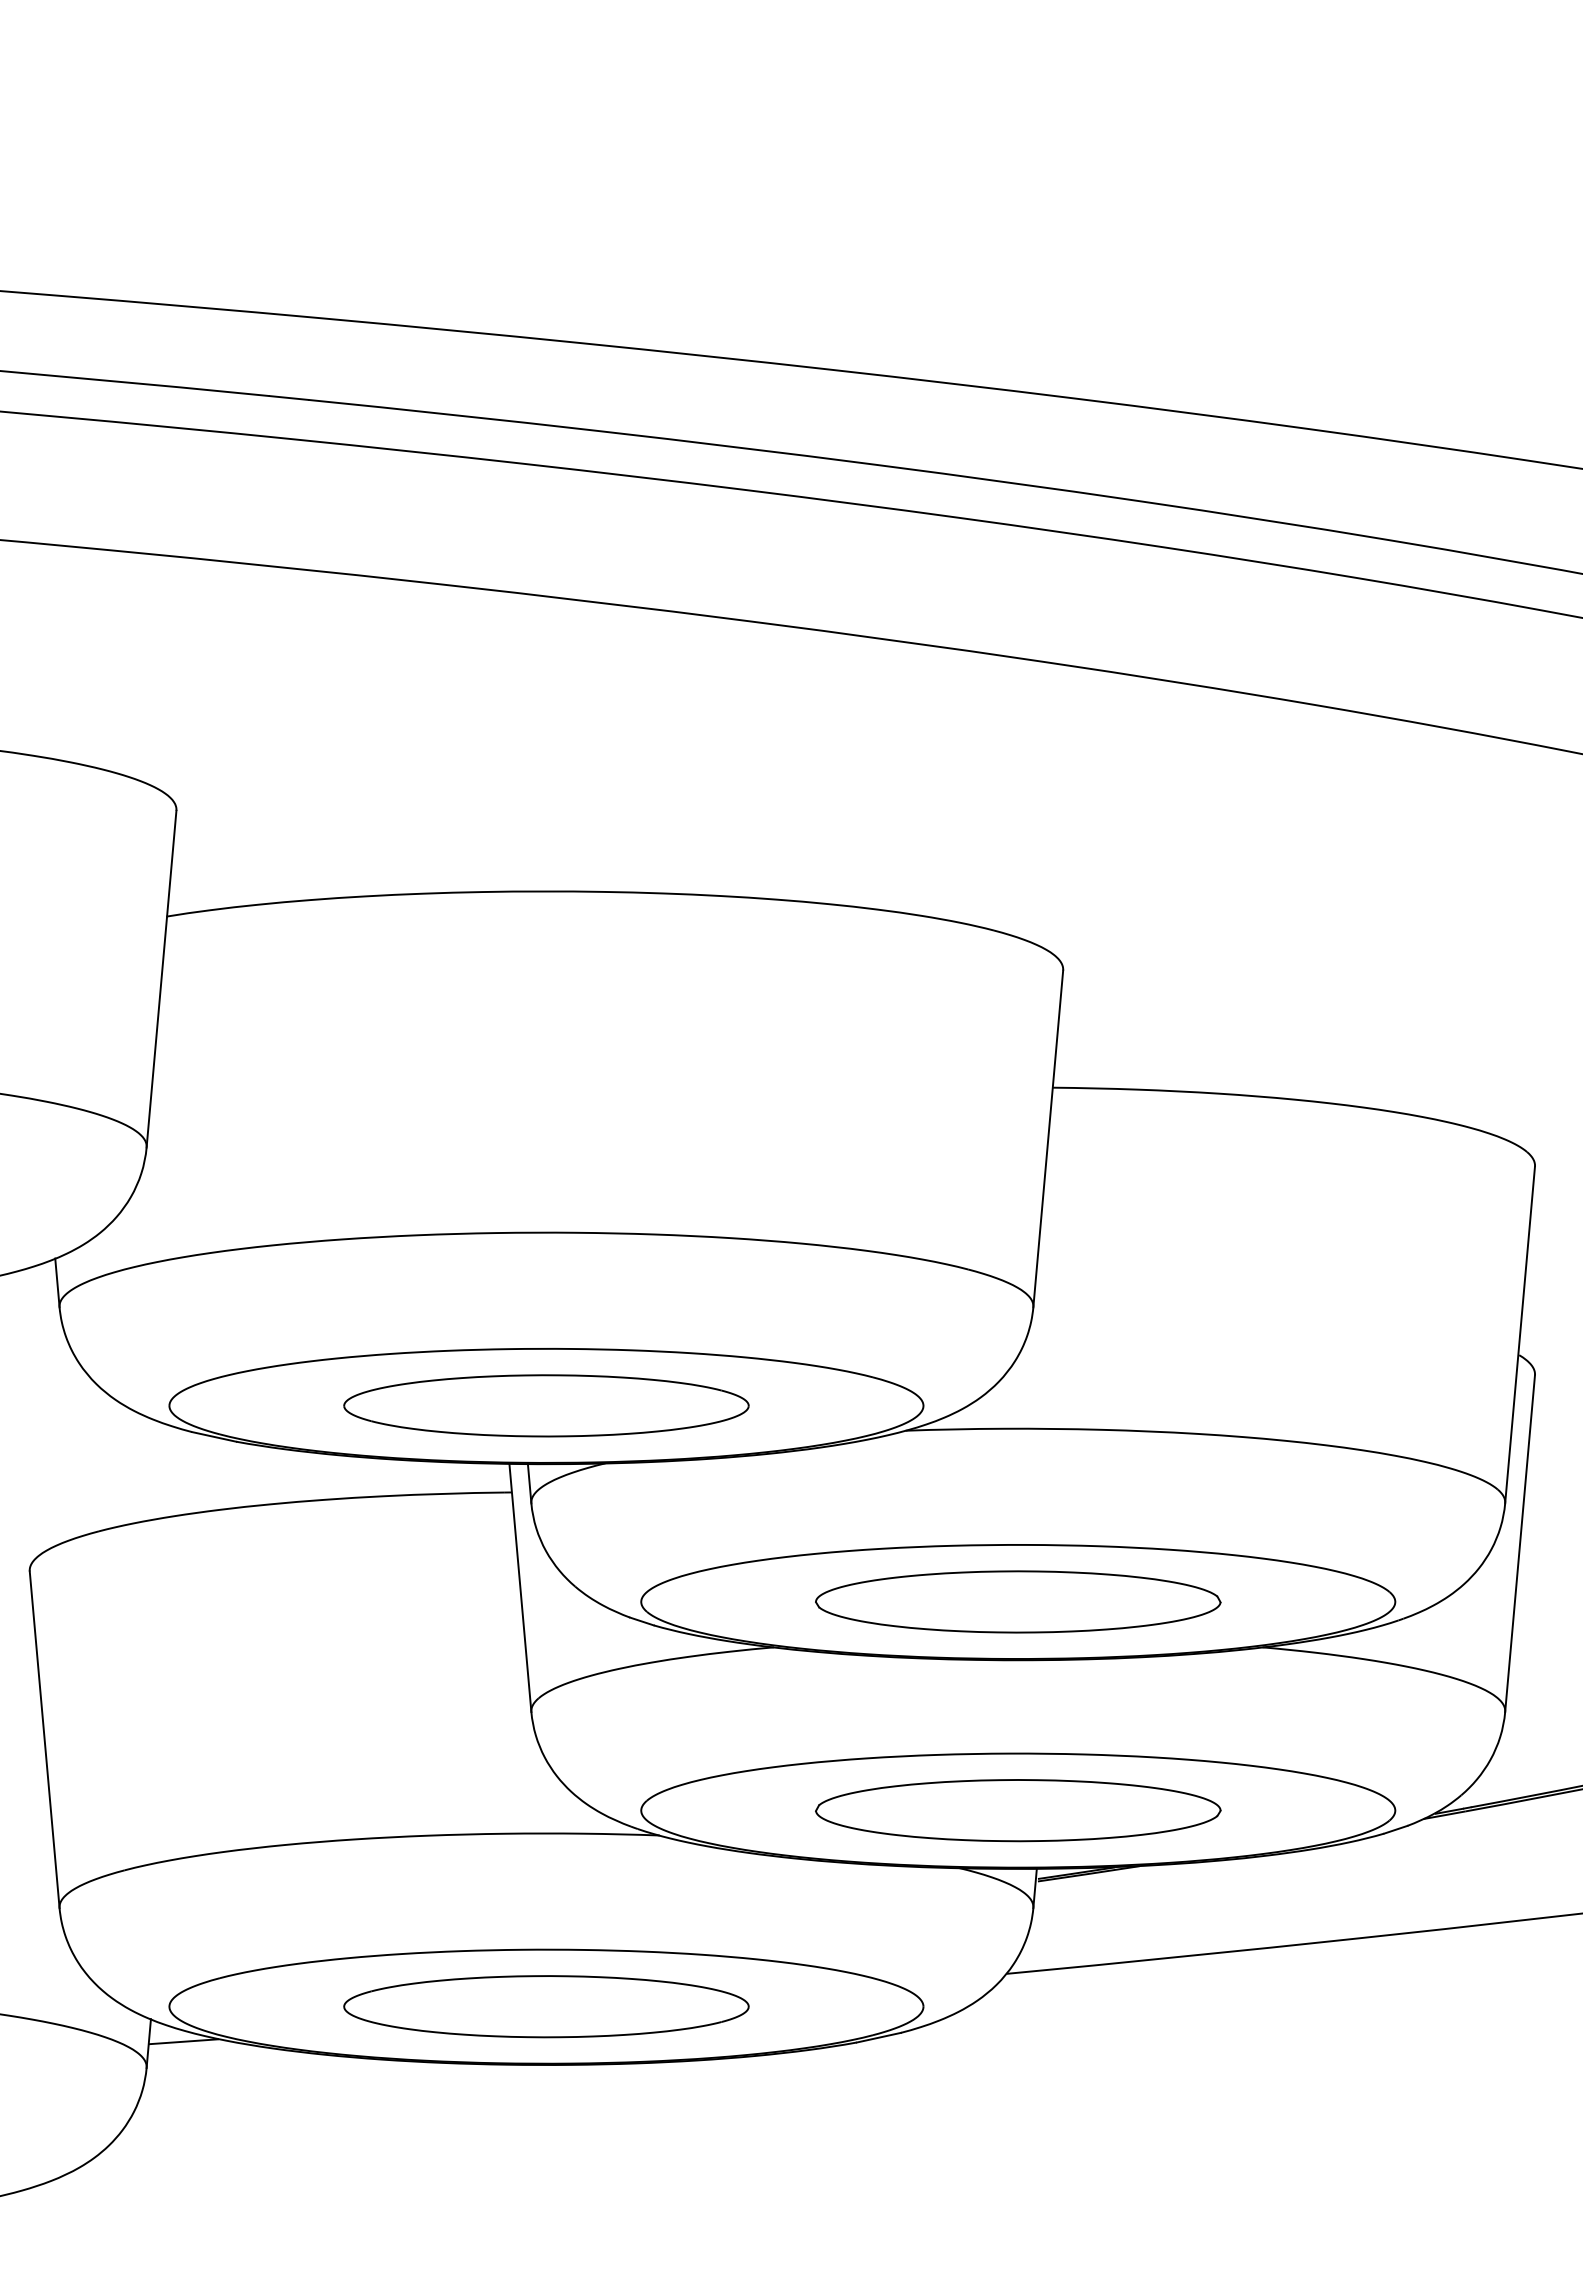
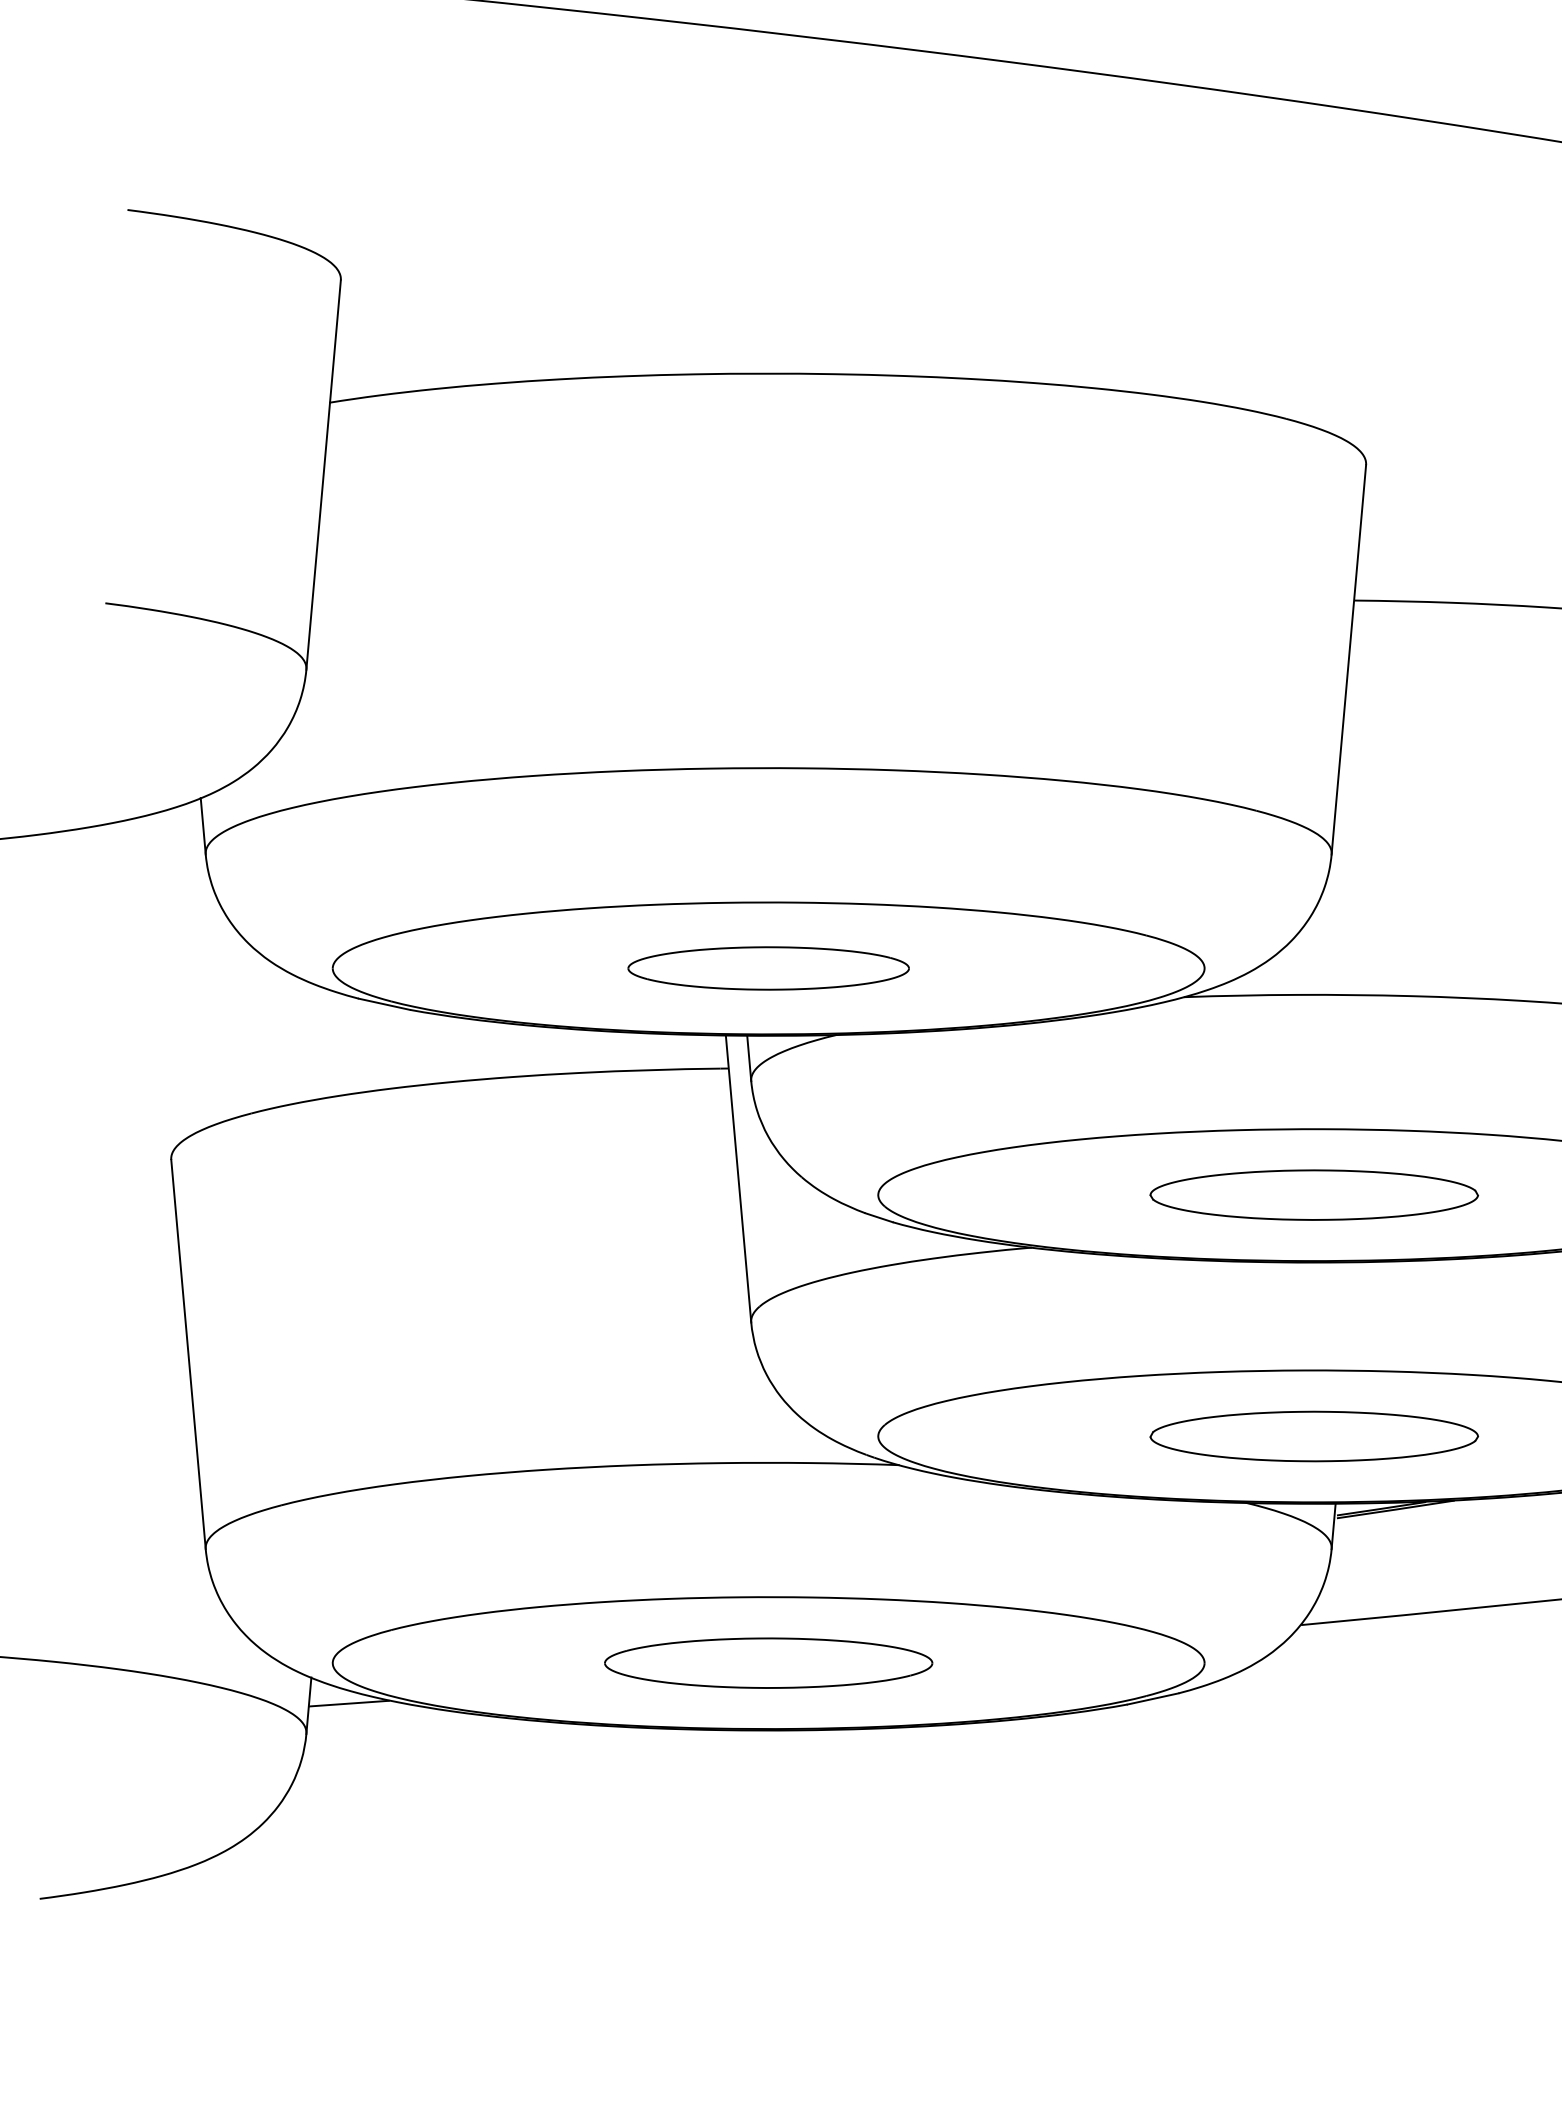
part: (546, 1405) -> (768, 967), size x0.6
part: (1018, 1601) -> (1314, 1194), size x0.7
part: (1018, 1810) -> (1314, 1436), size x0.7
part: (546, 2006) -> (768, 1662), size x0.7

